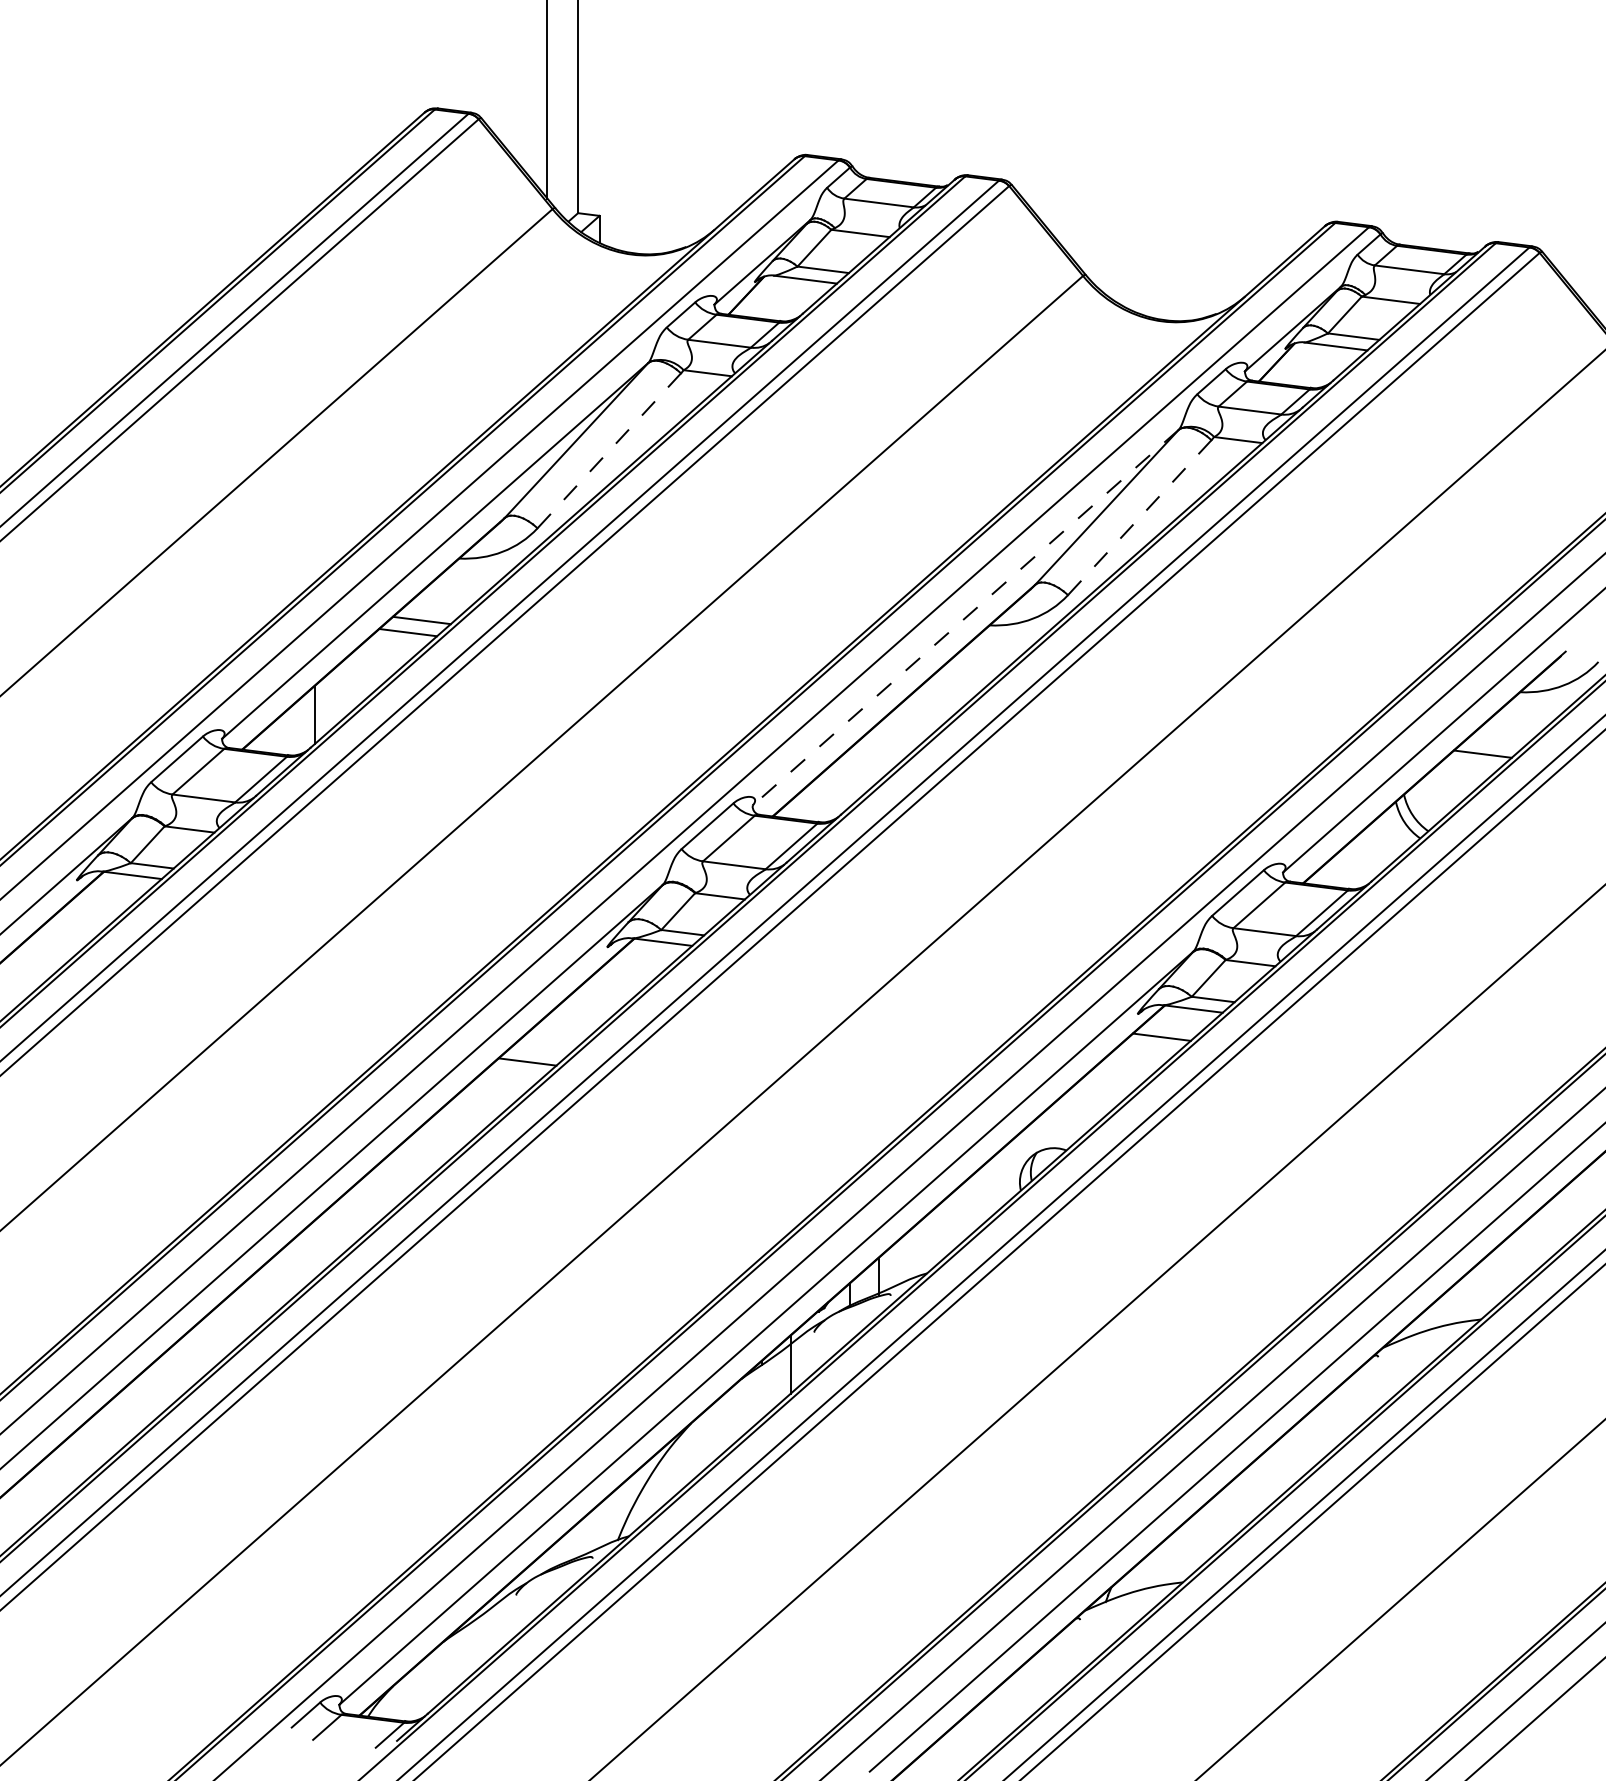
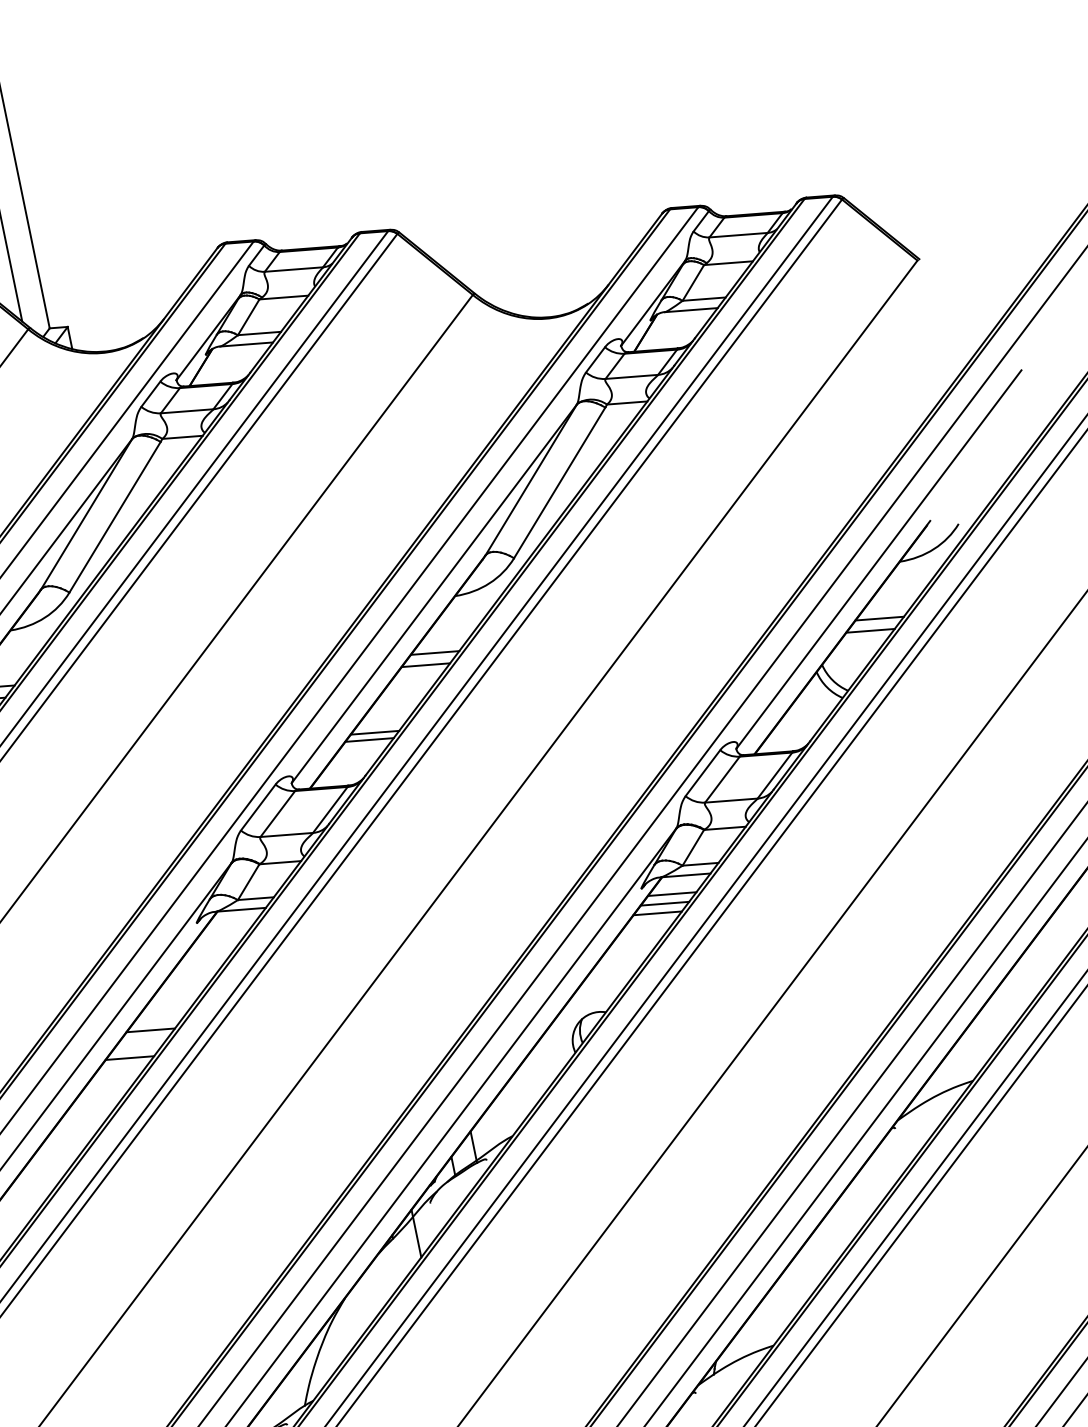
line: (609, 450) -> (115, 516), dashed -> solid
line: (1139, 517) -> (559, 482), dashed -> solid
line: (965, 618) -> (434, 594), dashed -> solid
line: (952, 686) -> (435, 652), added
line: (938, 699) -> (425, 665), added
line: (1469, 765) -> (870, 630), added
line: (862, 766) -> (374, 732), added
line: (854, 773) -> (369, 739), added
line: (1172, 1027) -> (671, 894), added
line: (1150, 1046) -> (657, 913), added
line: (496, 1089) -> (130, 1058), added

